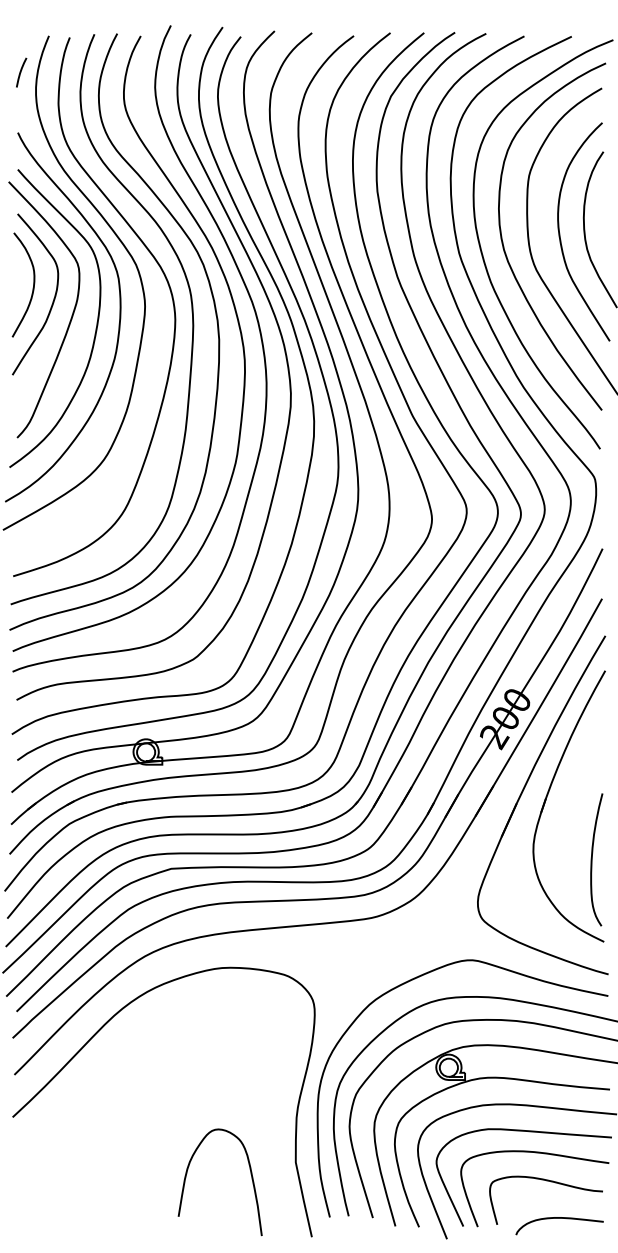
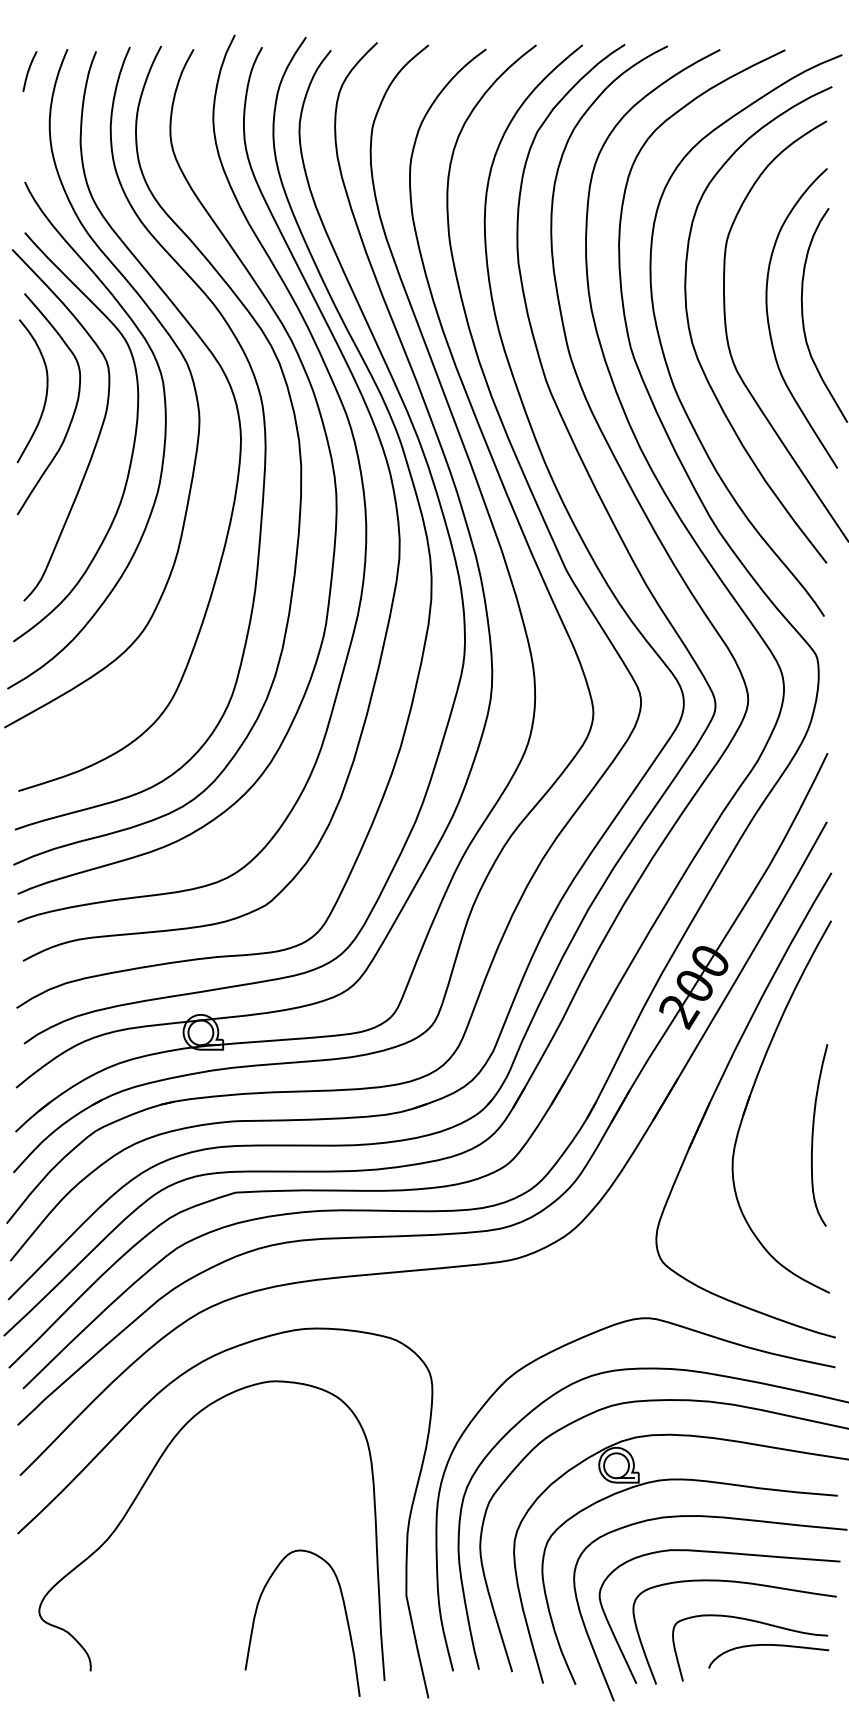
curve: (21, 72) -> (29, 71), moved
curve: (592, 859) -> (813, 1135), moved
curve: (103, 1085) -> (142, 1489), added
curve: (559, 1218) -> (768, 1645), moved

